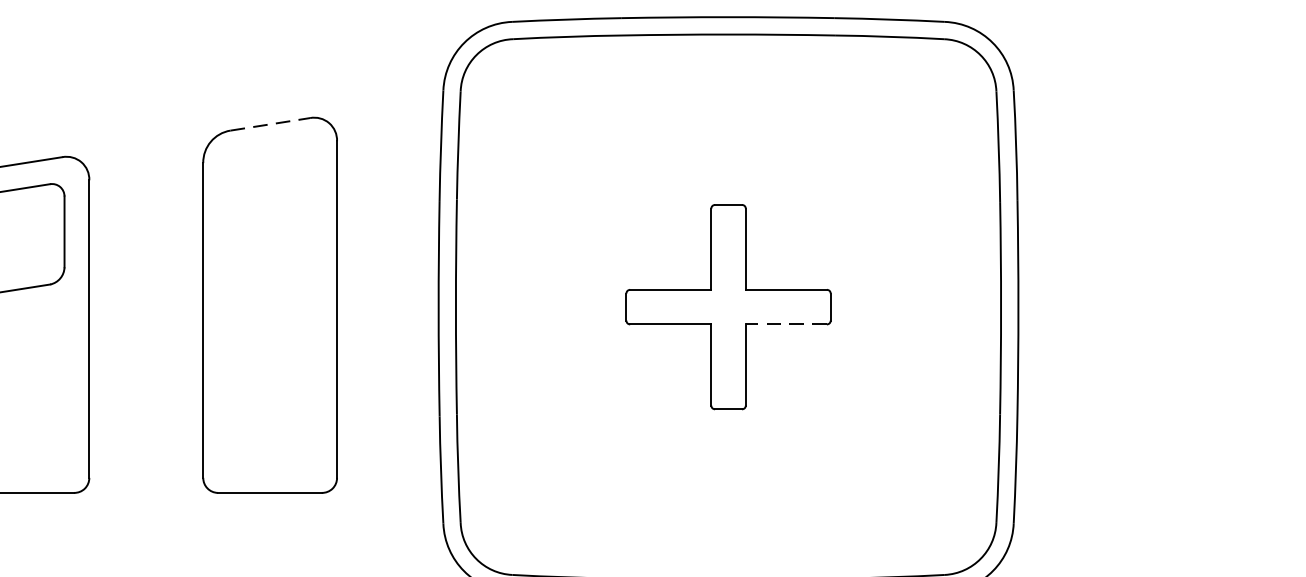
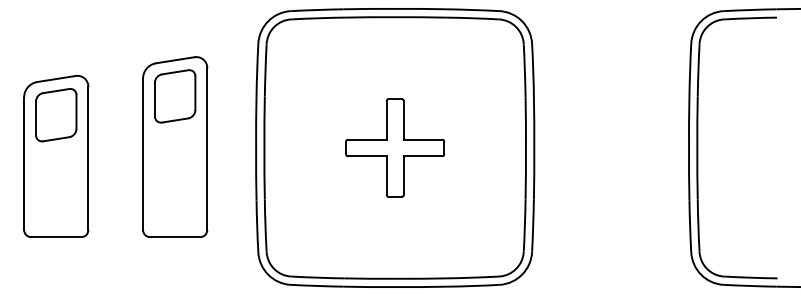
line: (270, 124) -> (175, 60), dashed -> solid
part: (270, 199) -> (175, 96), added
line: (785, 324) -> (422, 156), dashed -> solid

